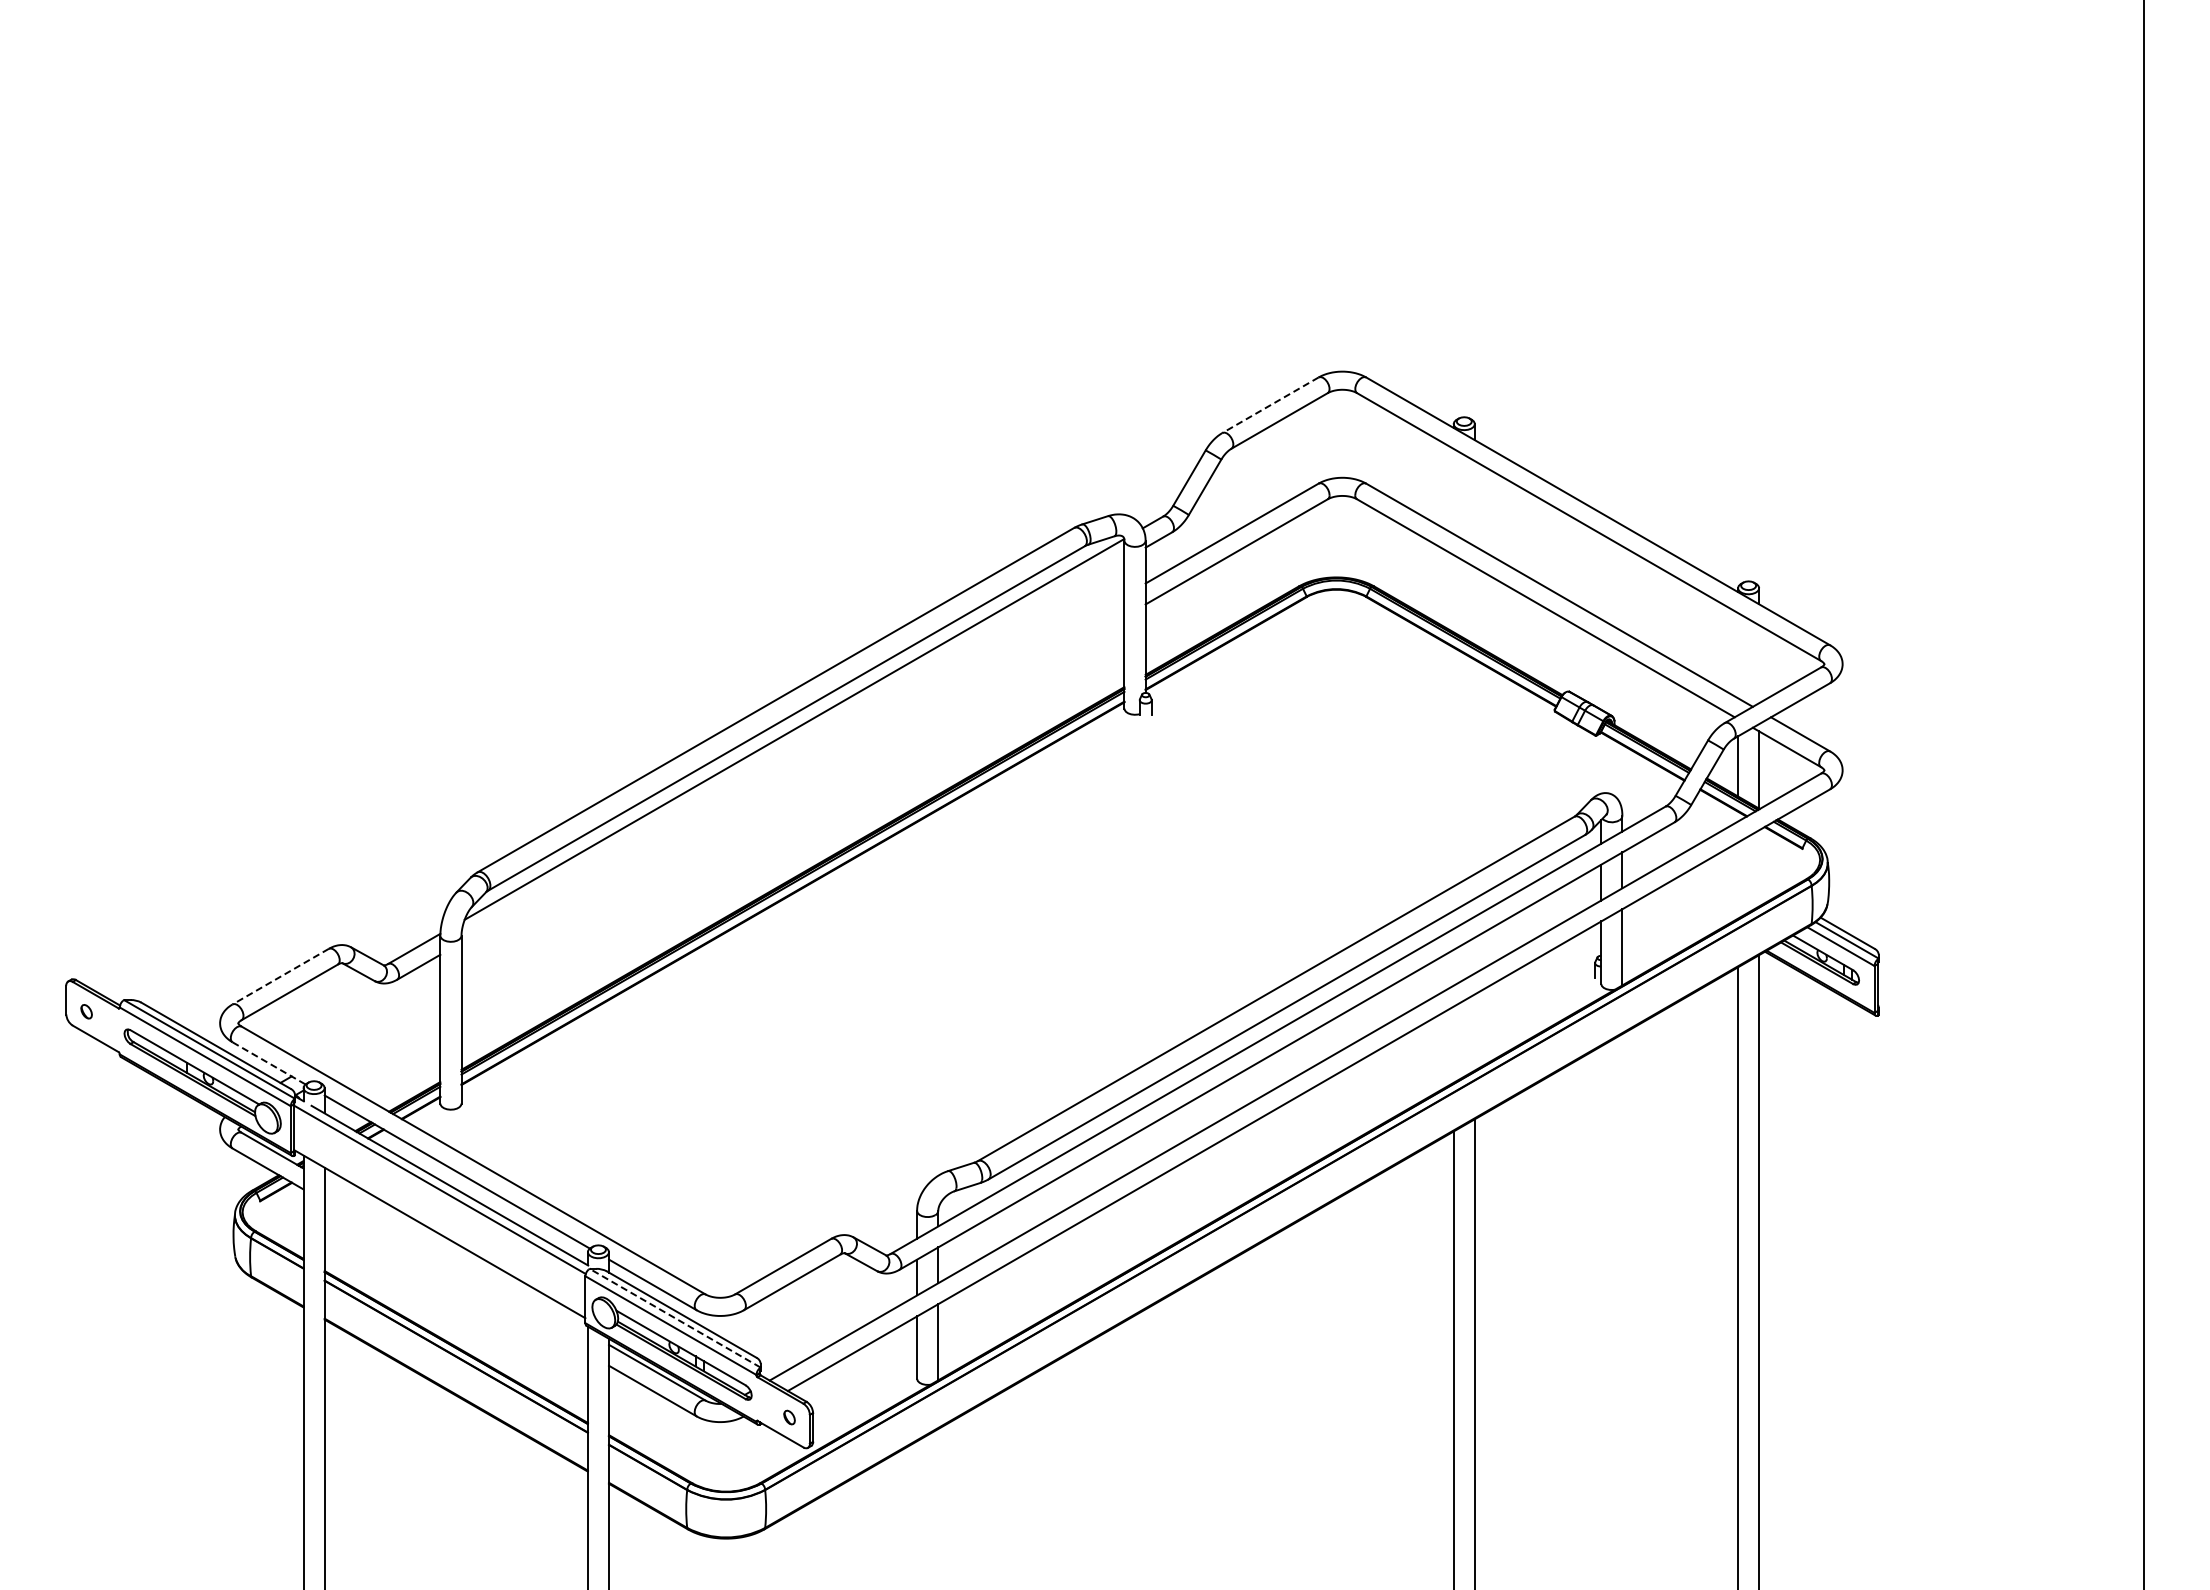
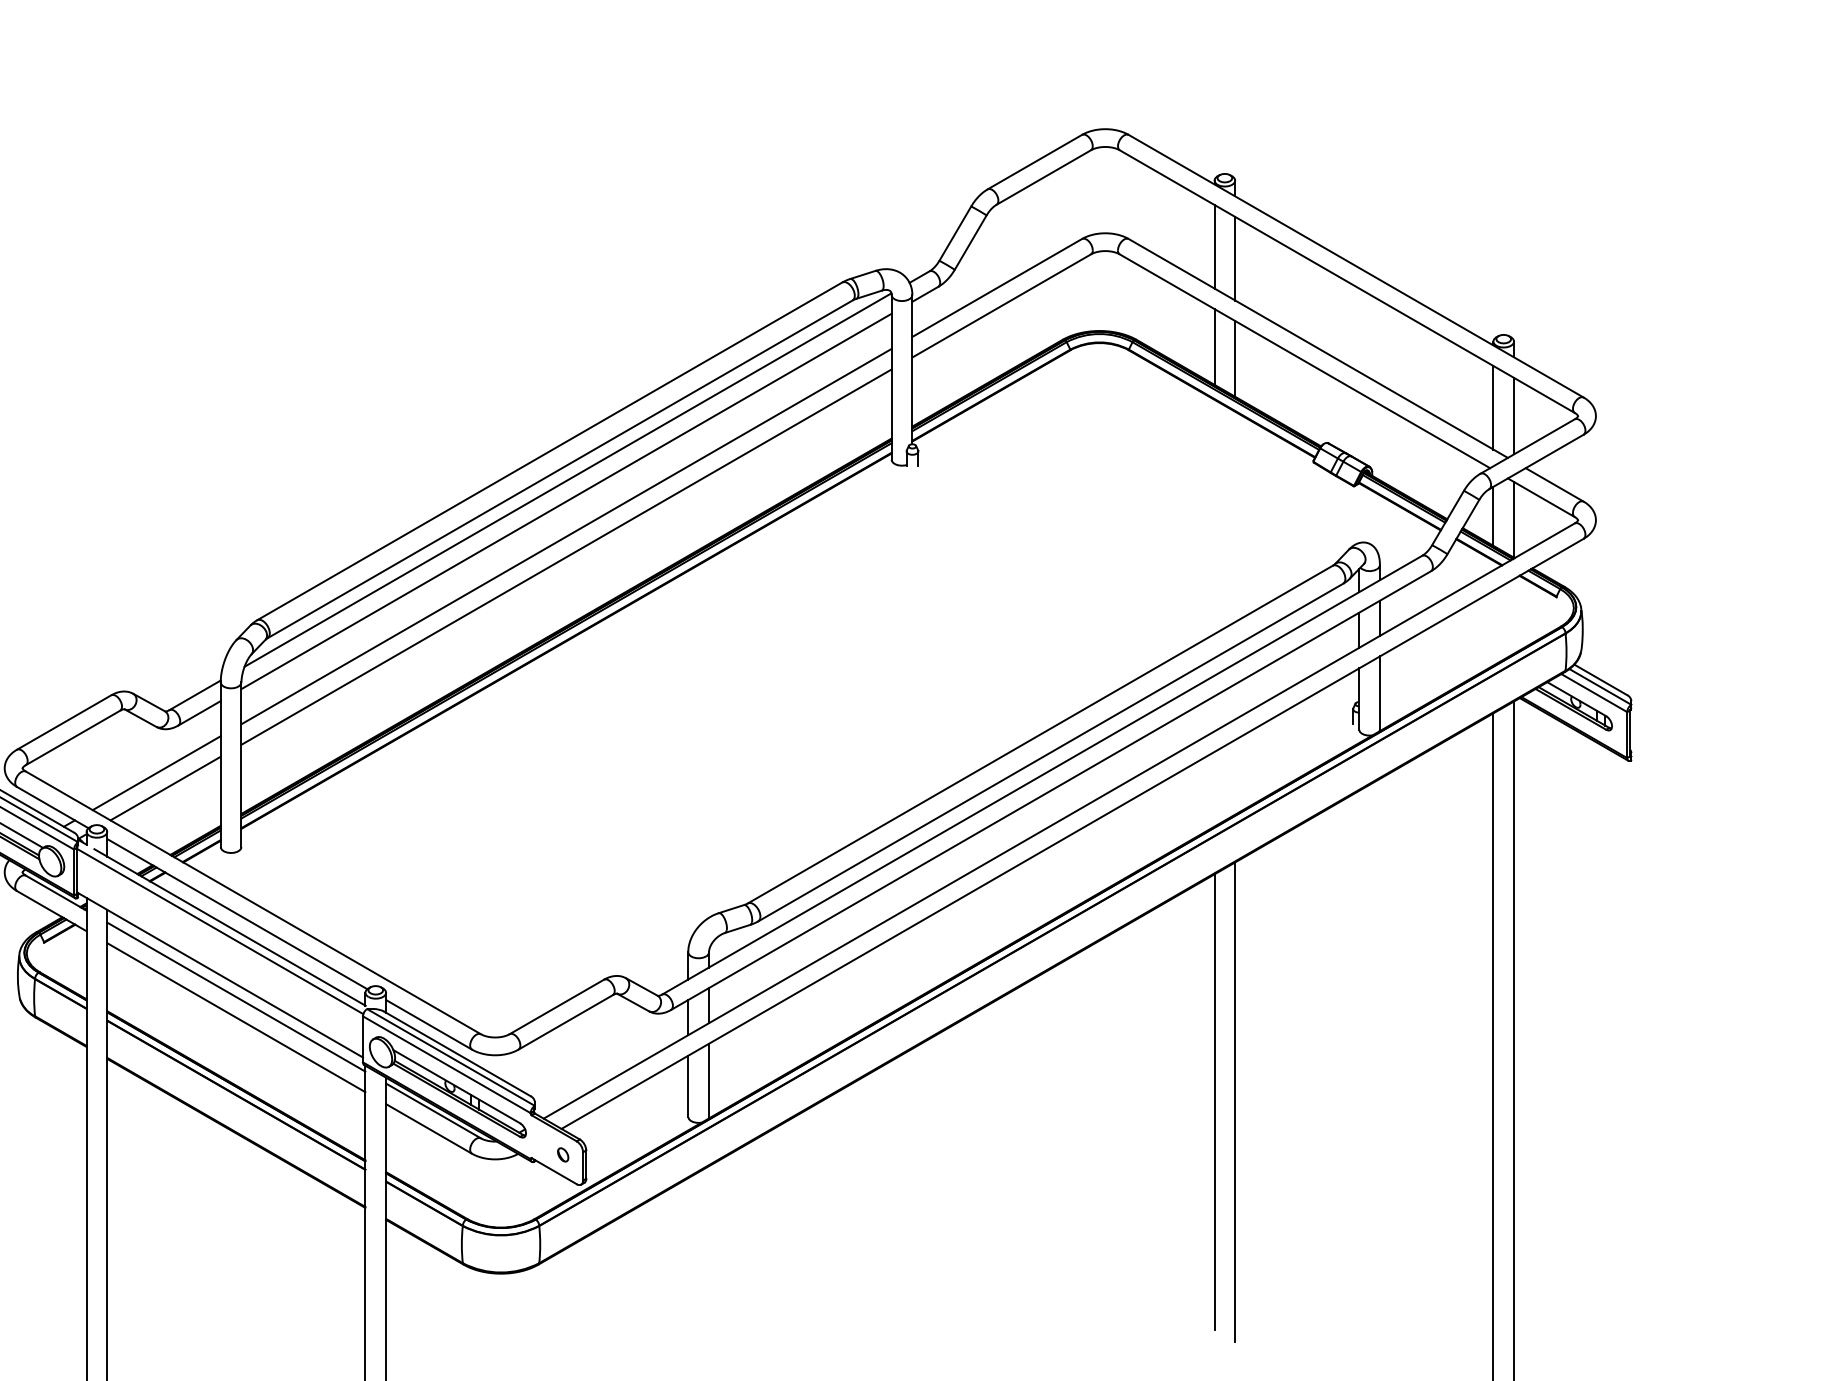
line: (1270, 405) -> (1034, 162), dashed -> solid
line: (1453, 491) -> (1214, 246), added
line: (1474, 503) -> (1234, 258), added
line: (1453, 593) -> (1214, 346), added
line: (1474, 605) -> (1234, 358), added
line: (1738, 655) -> (1493, 407), added
line: (1759, 664) -> (1514, 416), added
line: (792, 750) -> (566, 500), added
line: (792, 786) -> (566, 536), added
line: (792, 807) -> (566, 556), added
line: (280, 976) -> (63, 722), dashed -> solid
line: (374, 1027) -> (156, 772), added
line: (384, 1043) -> (165, 788), added
line: (269, 1063) -> (53, 807), dashed -> solid
line: (455, 1256) -> (235, 996), added
line: (455, 1277) -> (235, 1017), added
line: (675, 1318) -> (451, 1057), dashed -> solid

